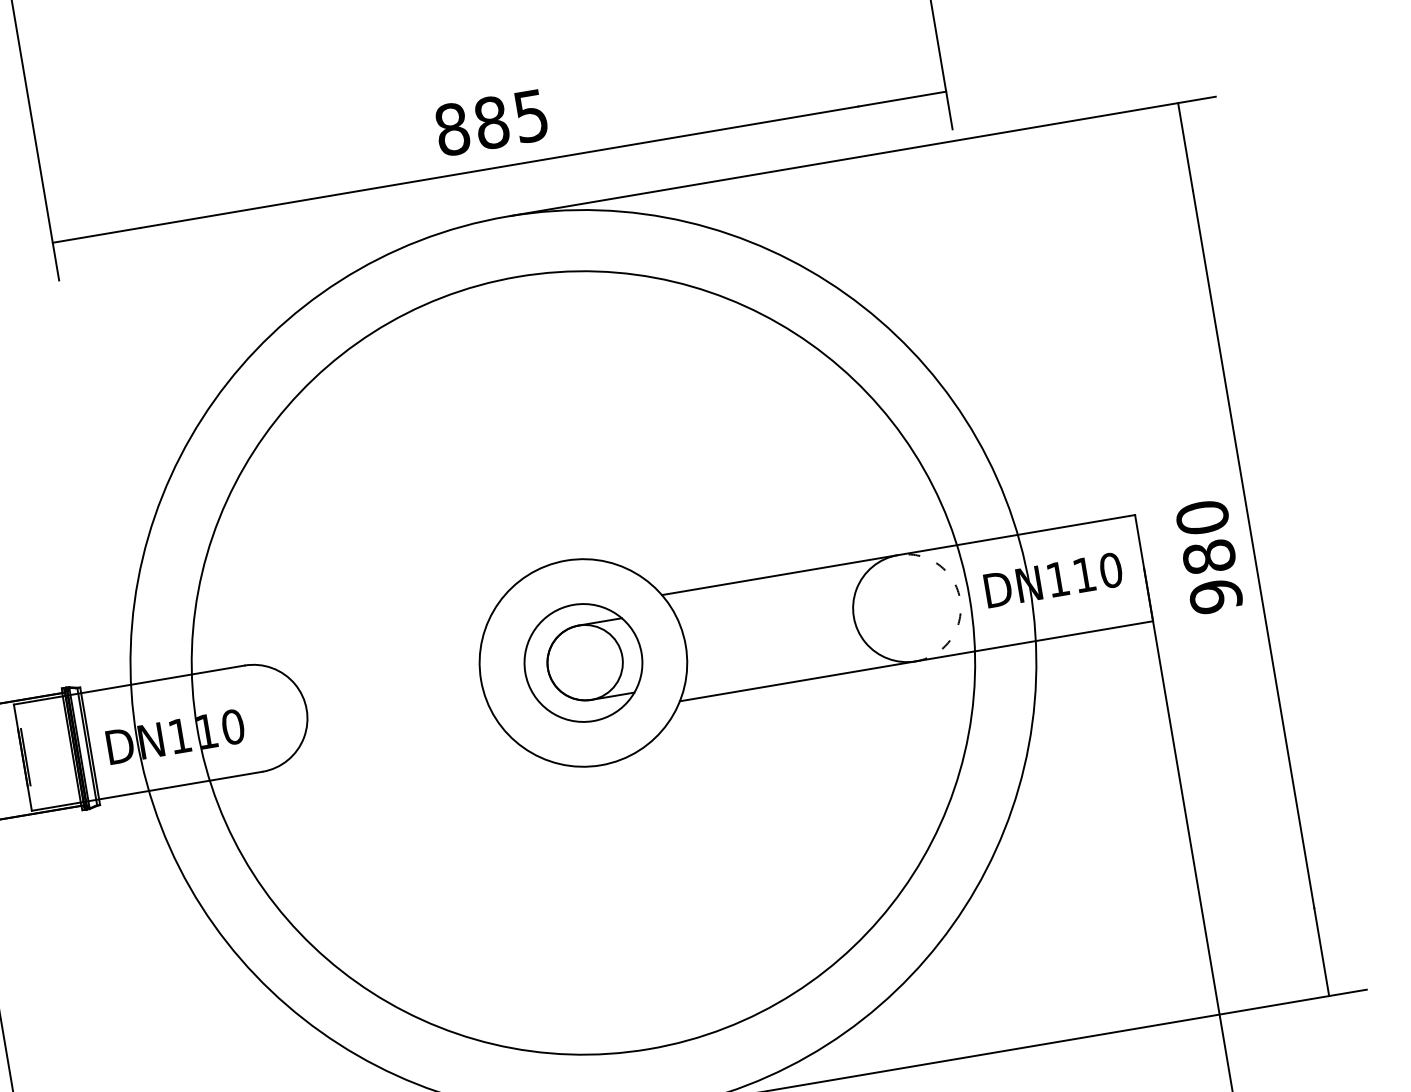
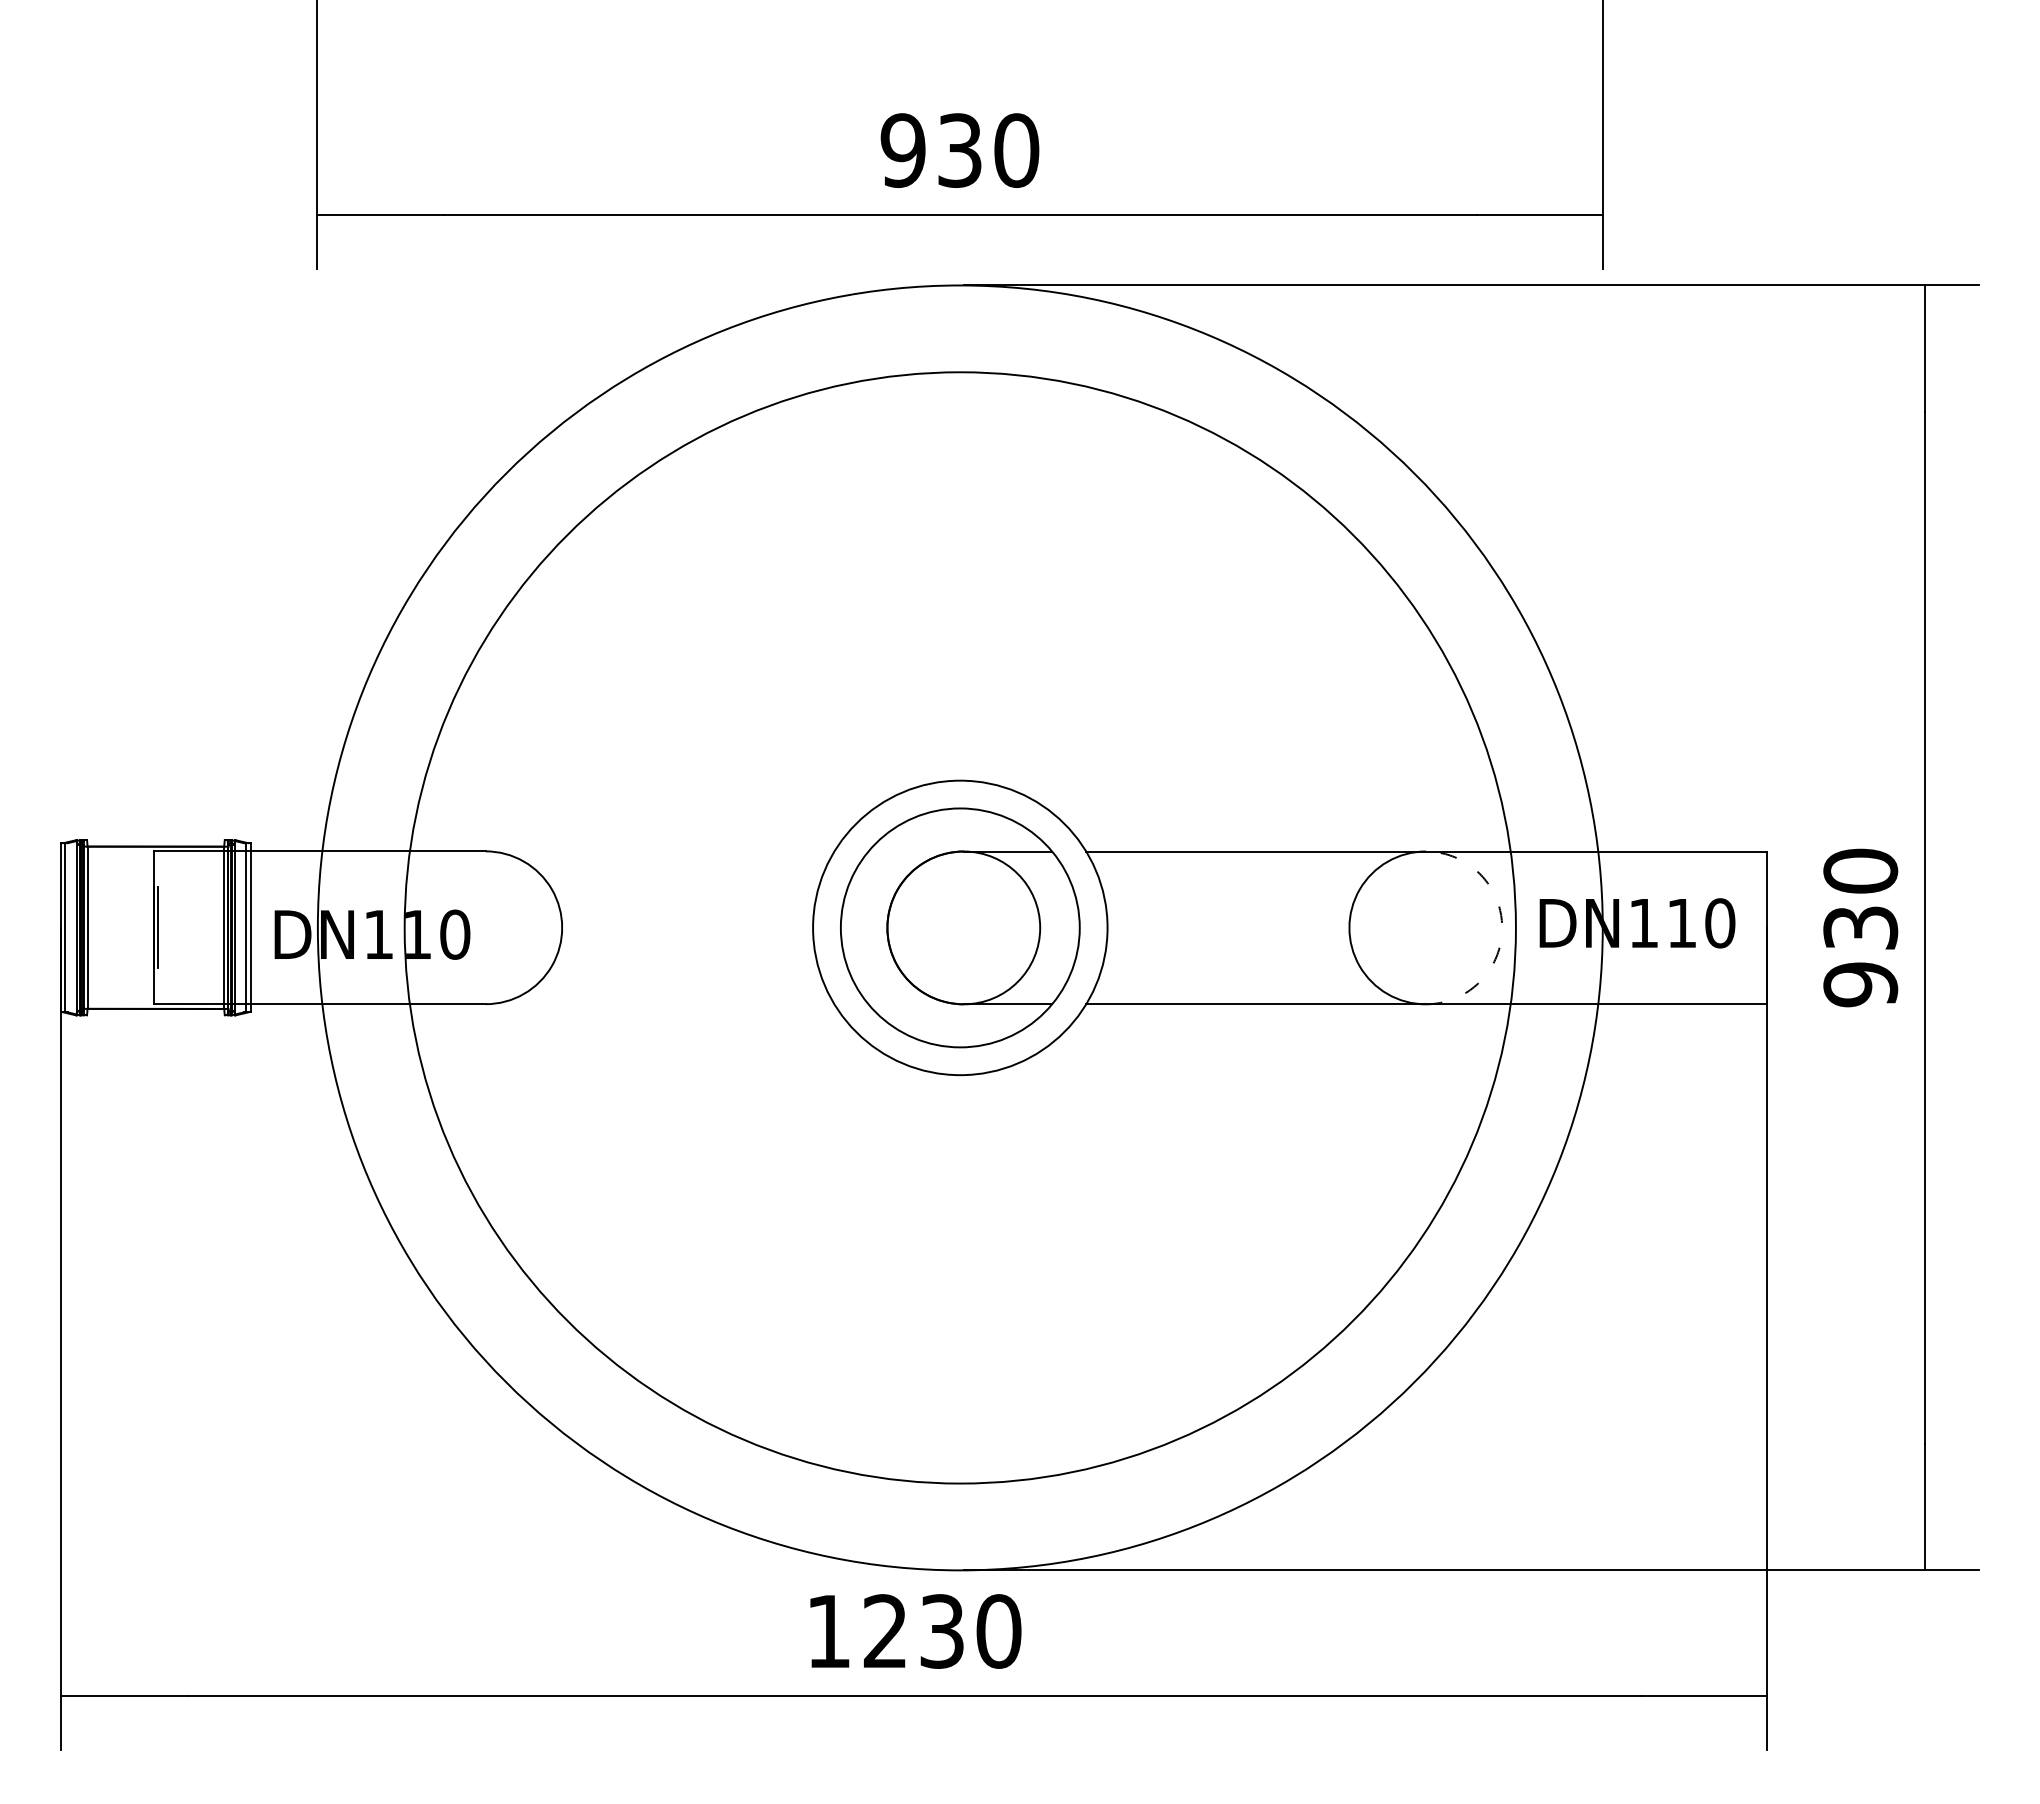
text: (491, 122) -> (959, 150), 885 -> 930
text: (1209, 556) -> (1860, 927), 980 -> 930
part: (583, 662) -> (960, 927), size x1.43

